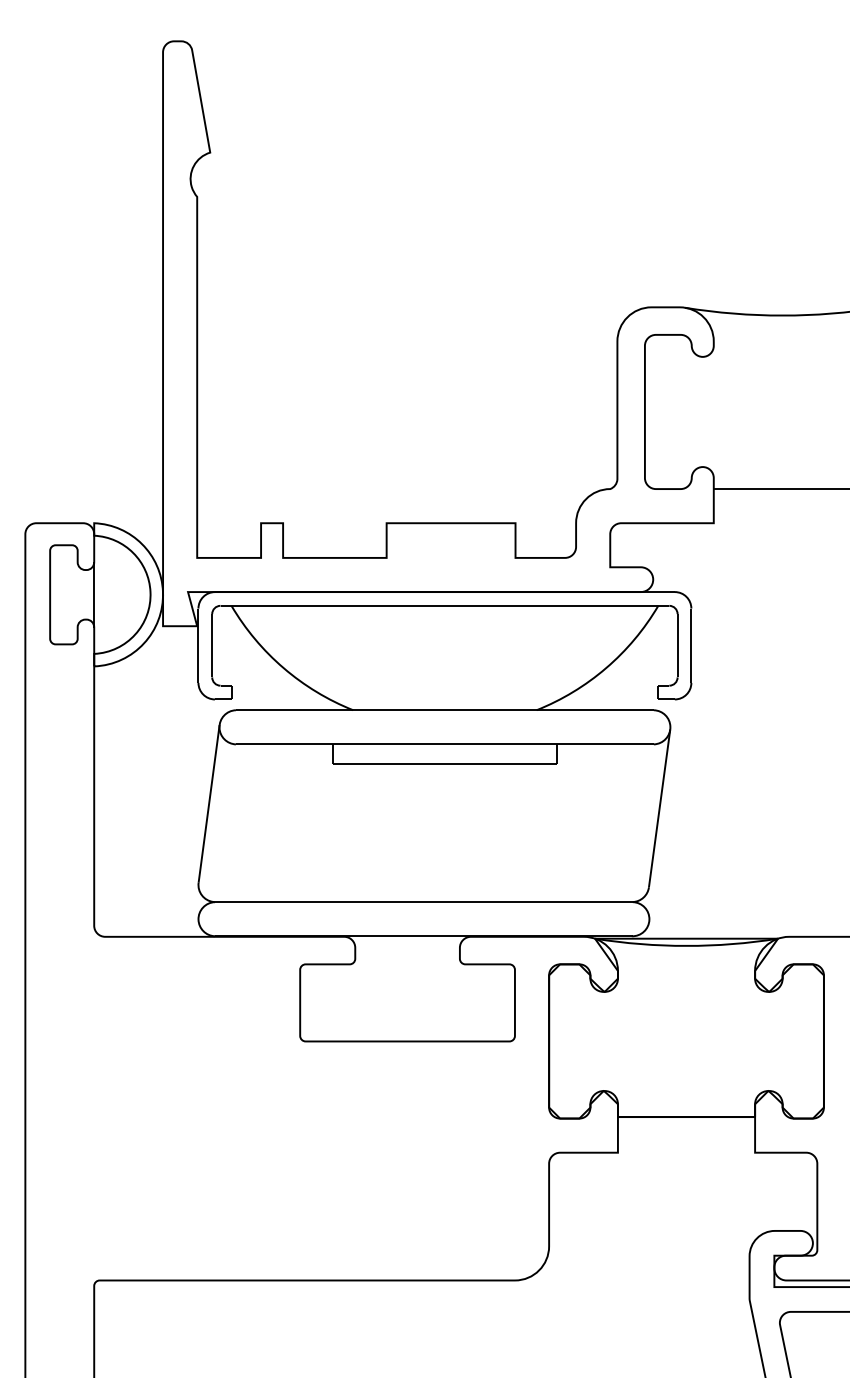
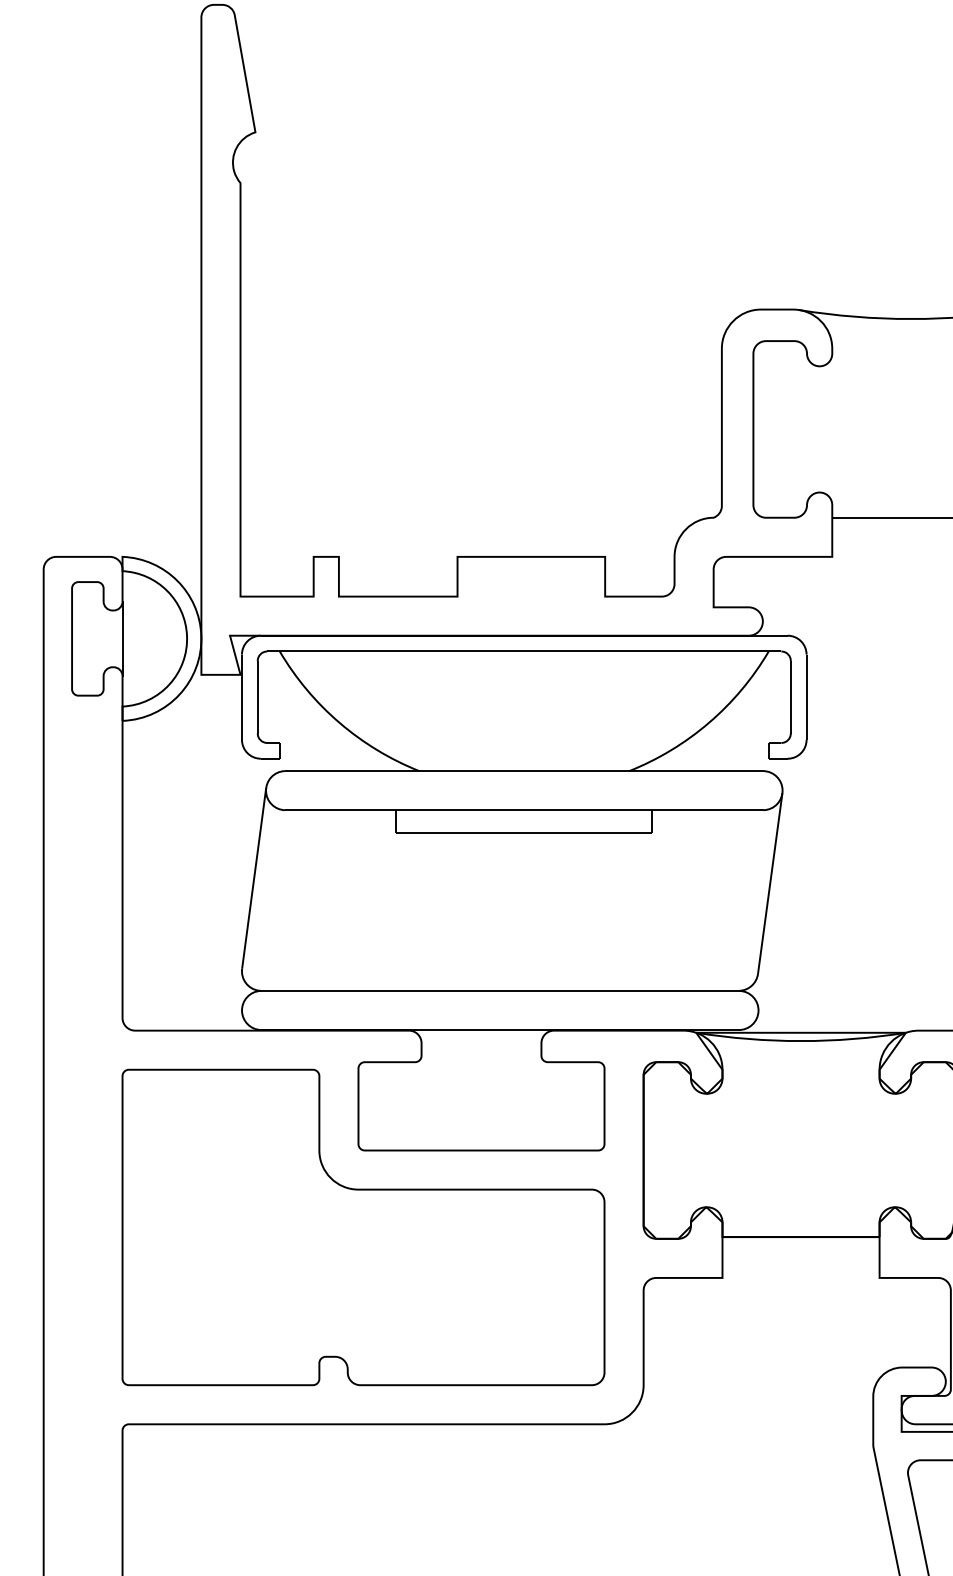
part: (304, 1108) -> (363, 1227), added

